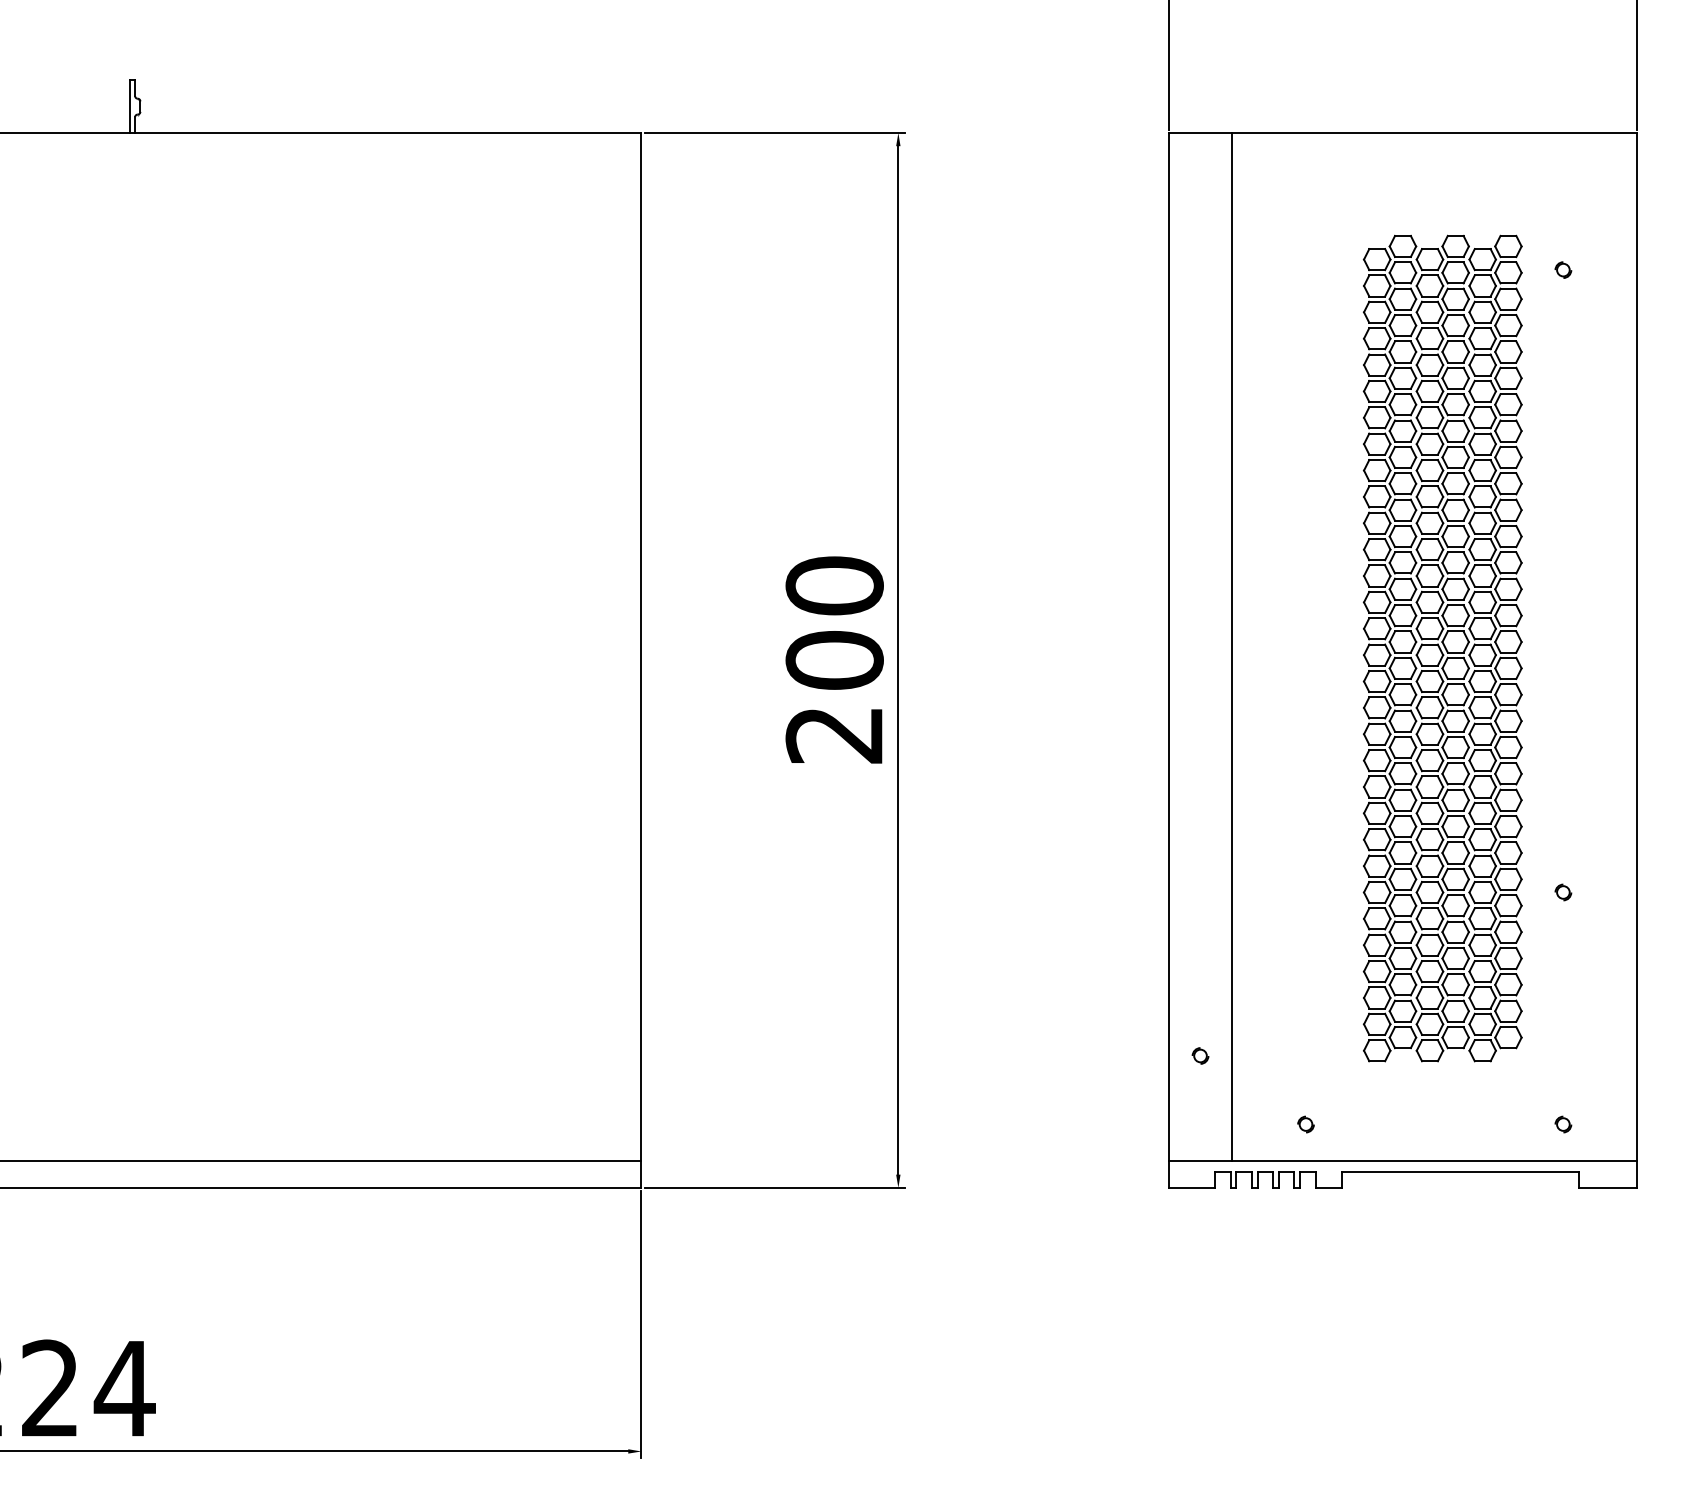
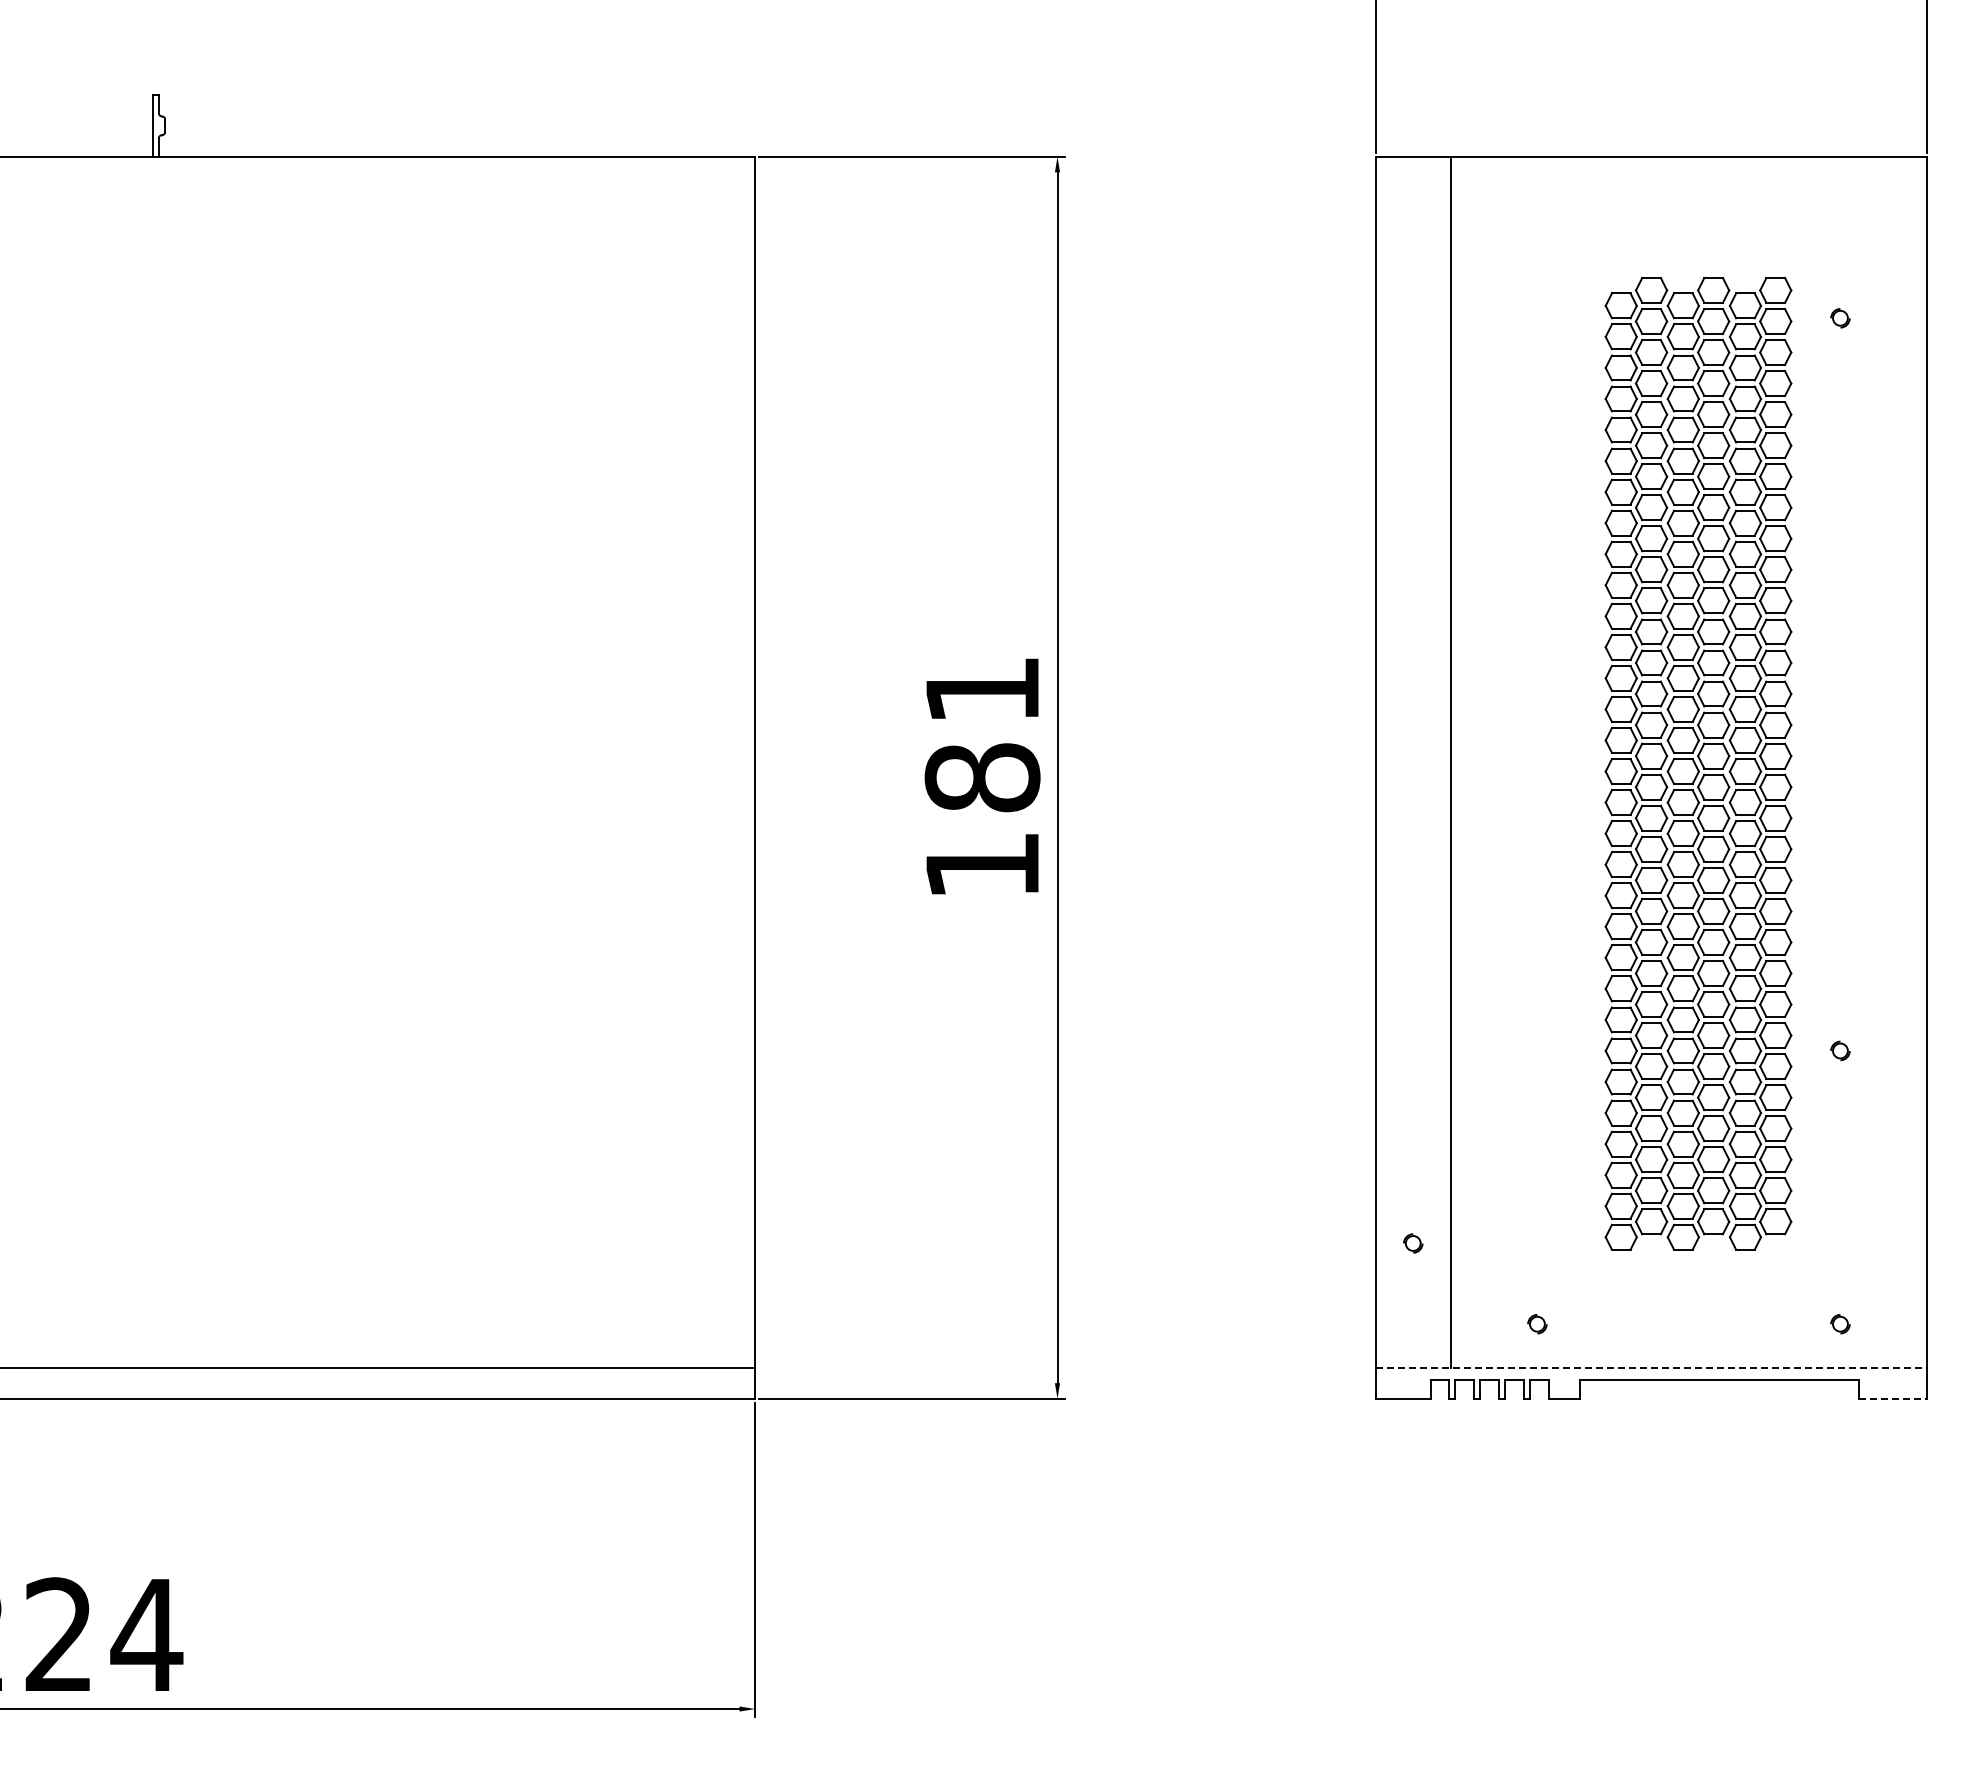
text: (834, 660) -> (982, 777), 200 -> 181
line: (1402, 1161) -> (1651, 1367), solid -> dashed
line: (1608, 1187) -> (1893, 1398), solid -> dashed

